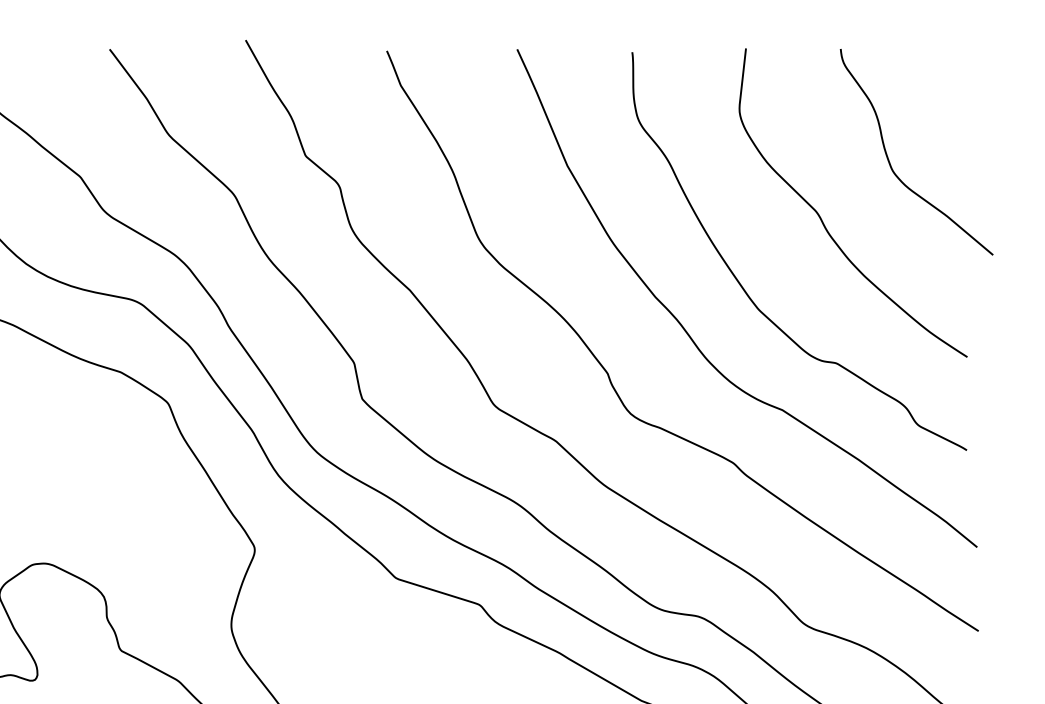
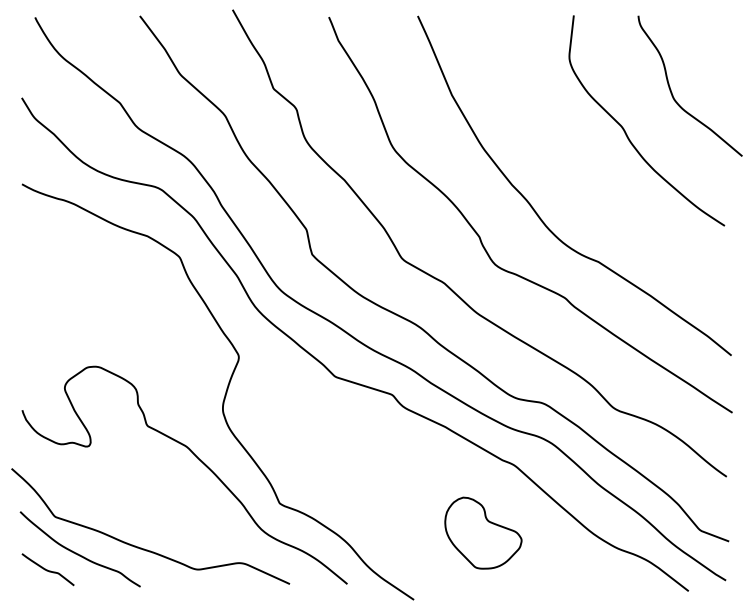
curve: (745, 289) -> (573, 179), removed

